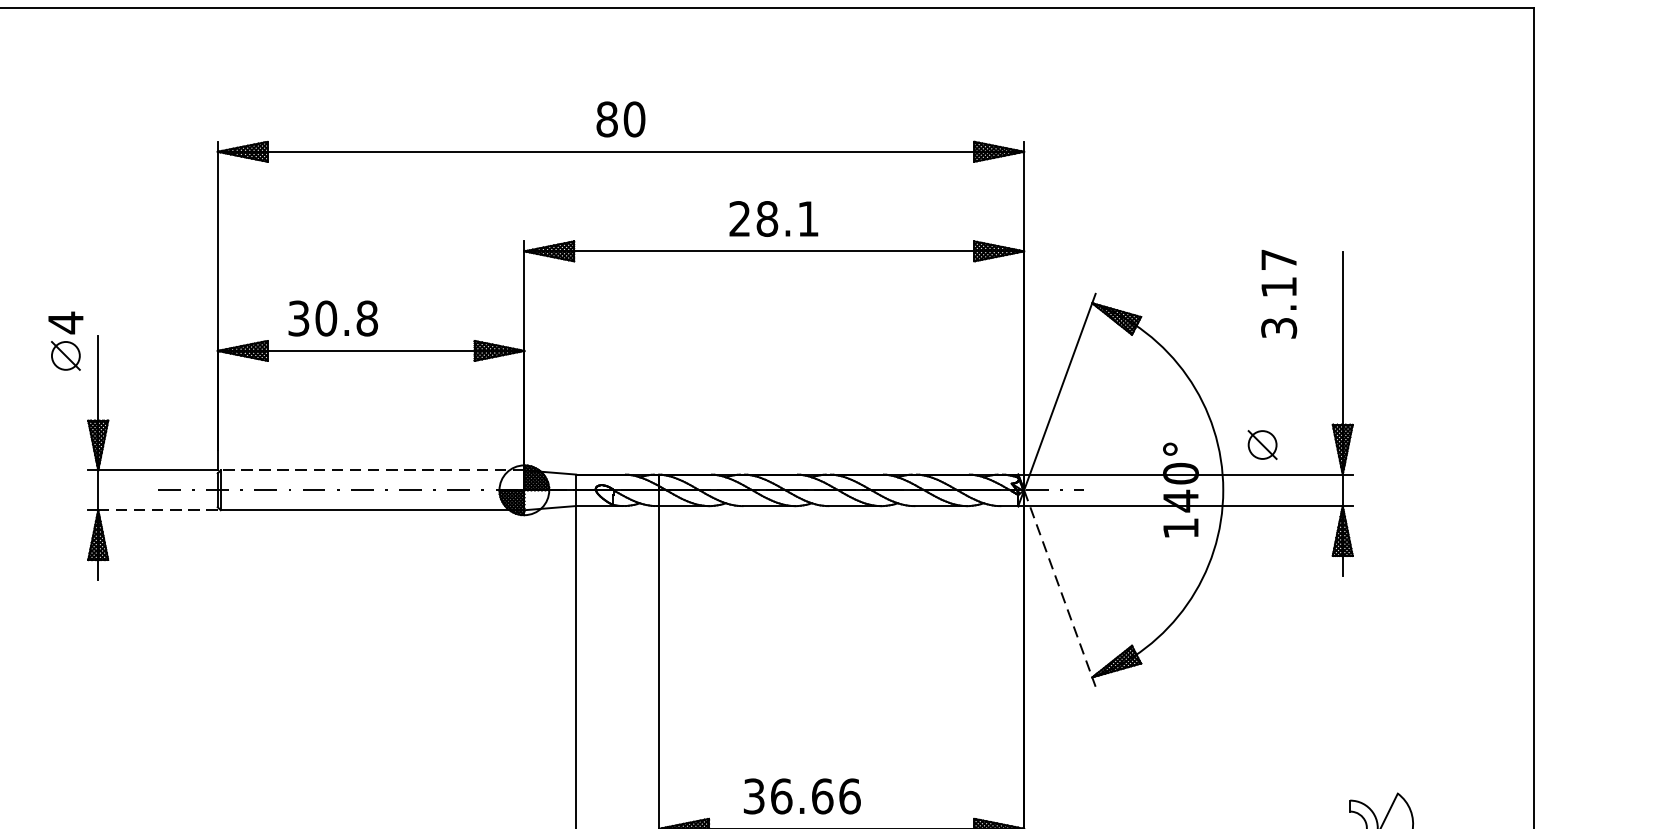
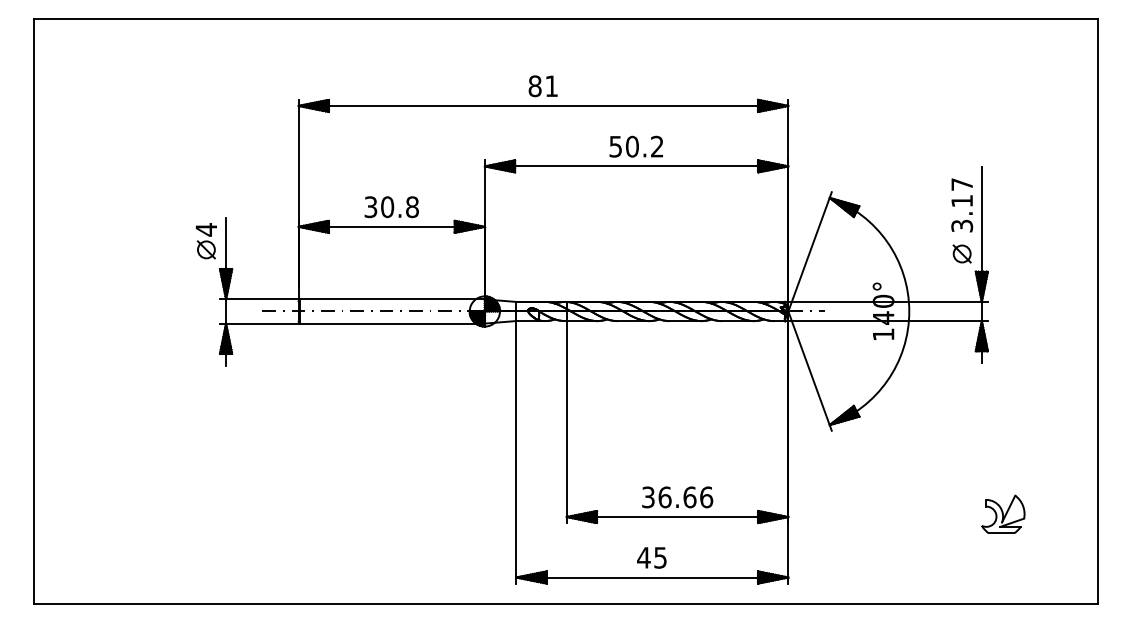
text: (634, 119) -> (551, 86), 80 -> 81
text: (774, 218) -> (636, 146), 28.1 -> 50.2
text: (1279, 294) -> (962, 205), moved
text: (332, 319) -> (391, 207), moved
part: (64, 342) -> (205, 241), moved
part: (1261, 444) -> (961, 253), moved
line: (372, 470) -> (392, 299), dashed -> solid
line: (156, 510) -> (261, 323), dashed -> solid
line: (1060, 589) -> (810, 371), dashed -> solid
text: (802, 796) -> (677, 497), moved

